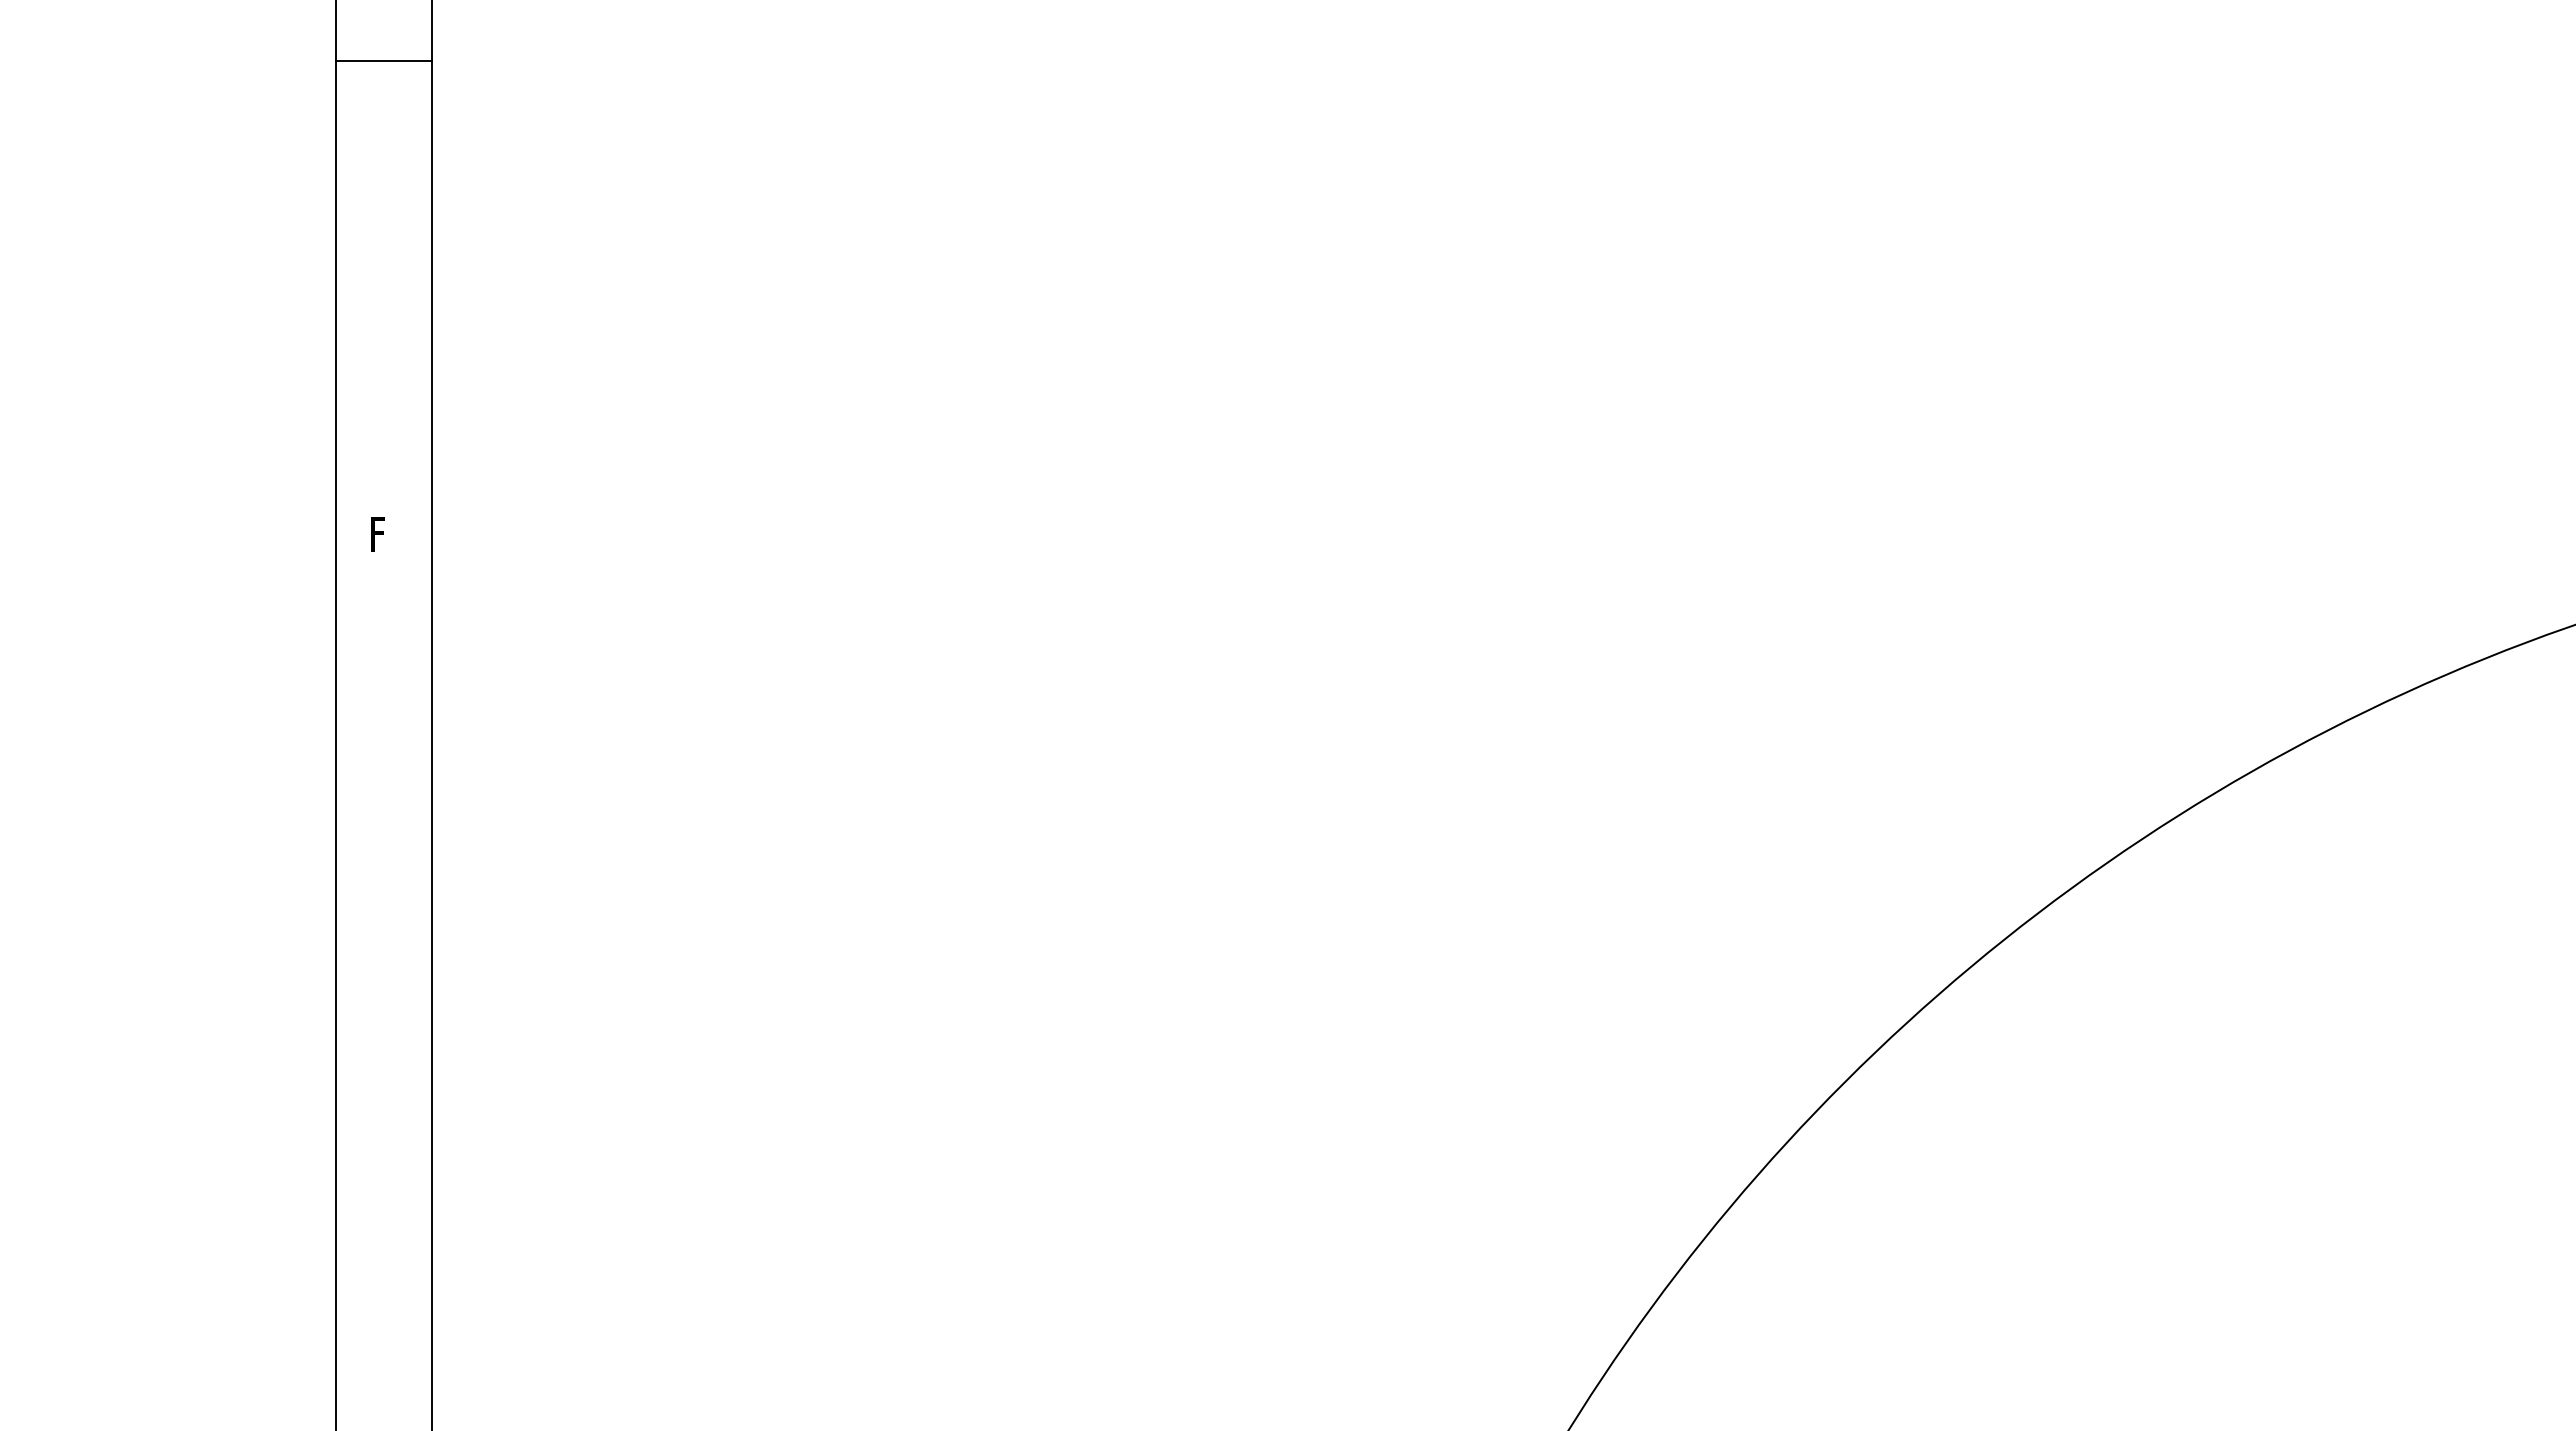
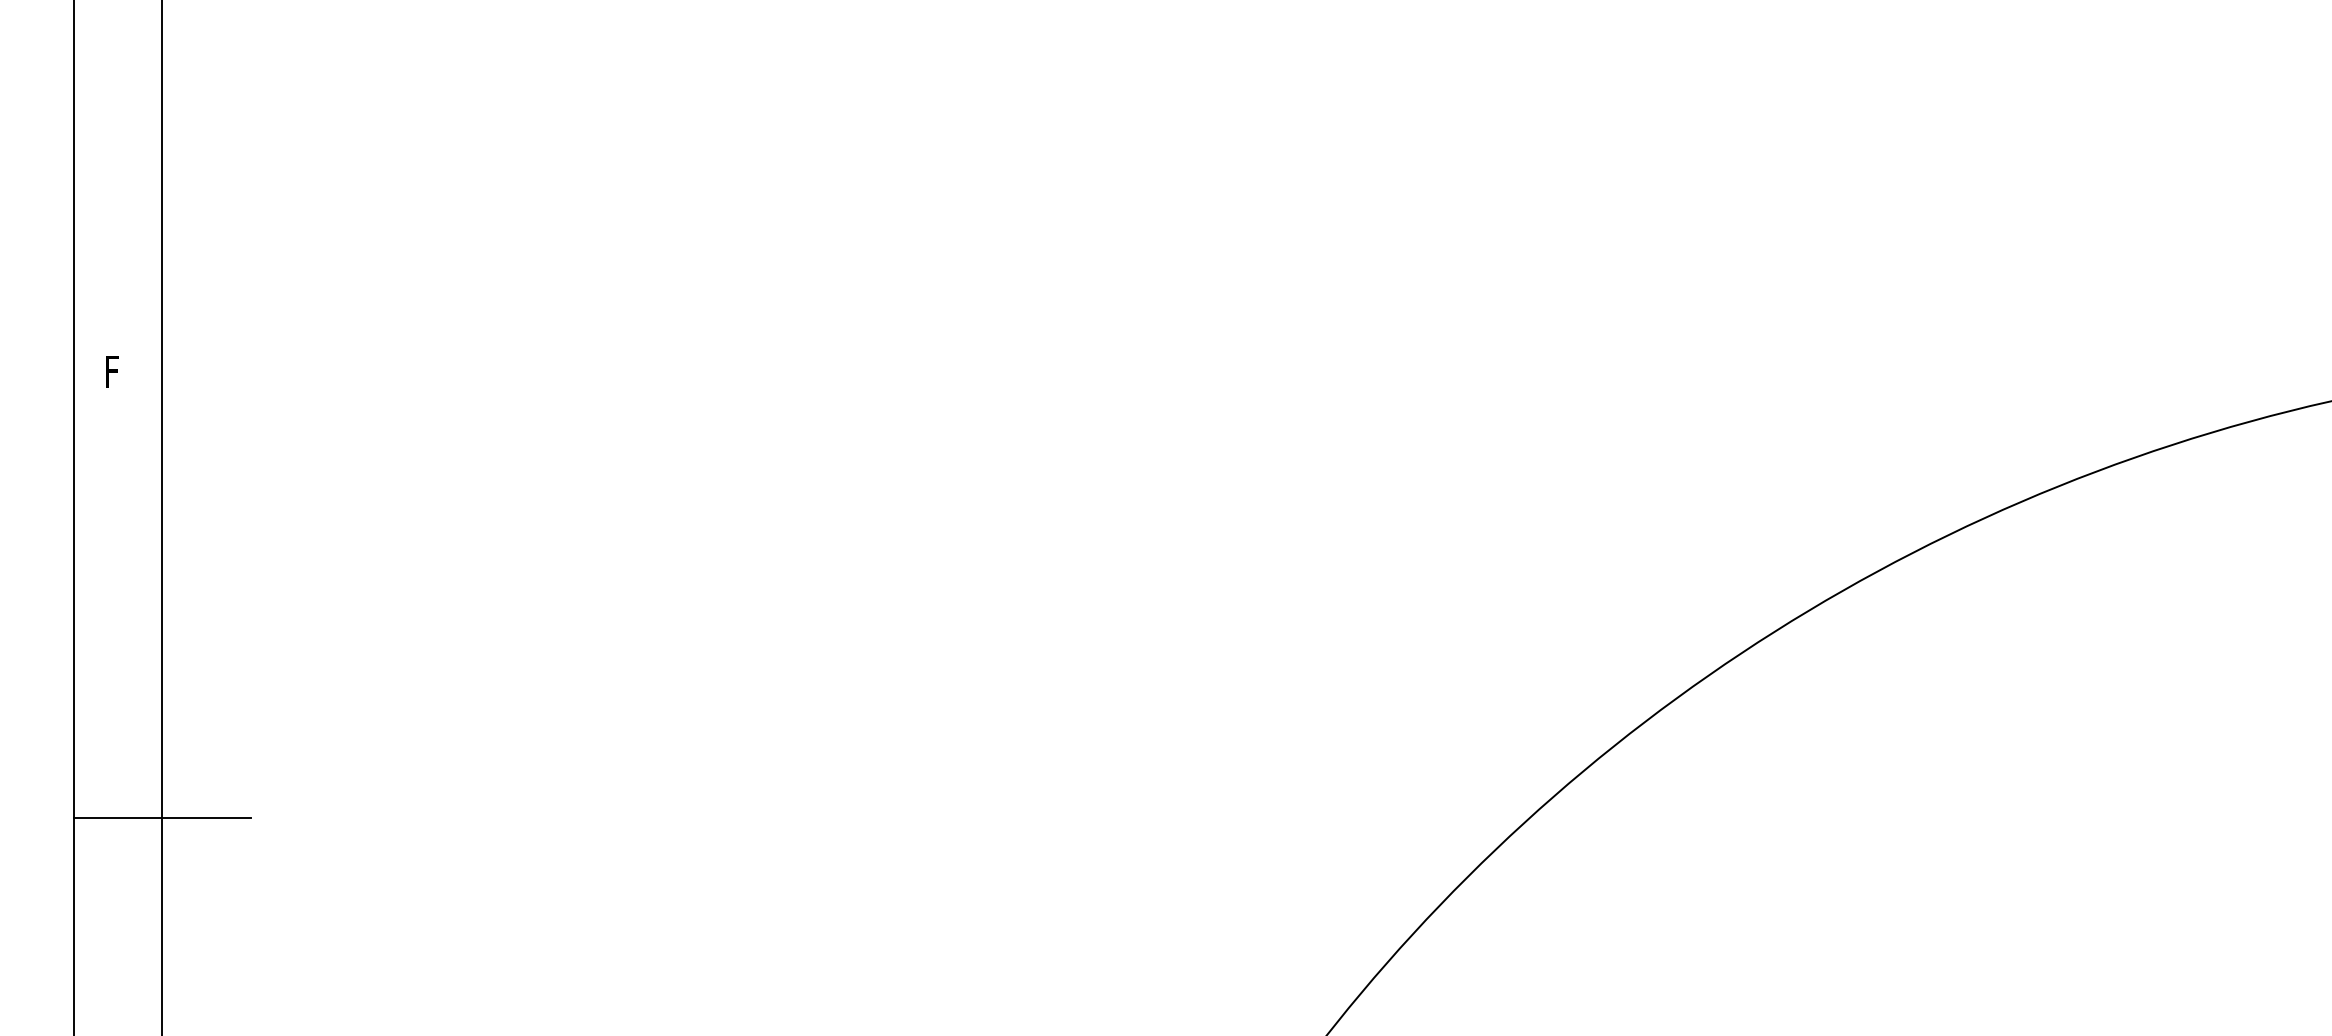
line: (431, 1017) -> (161, 817), added

